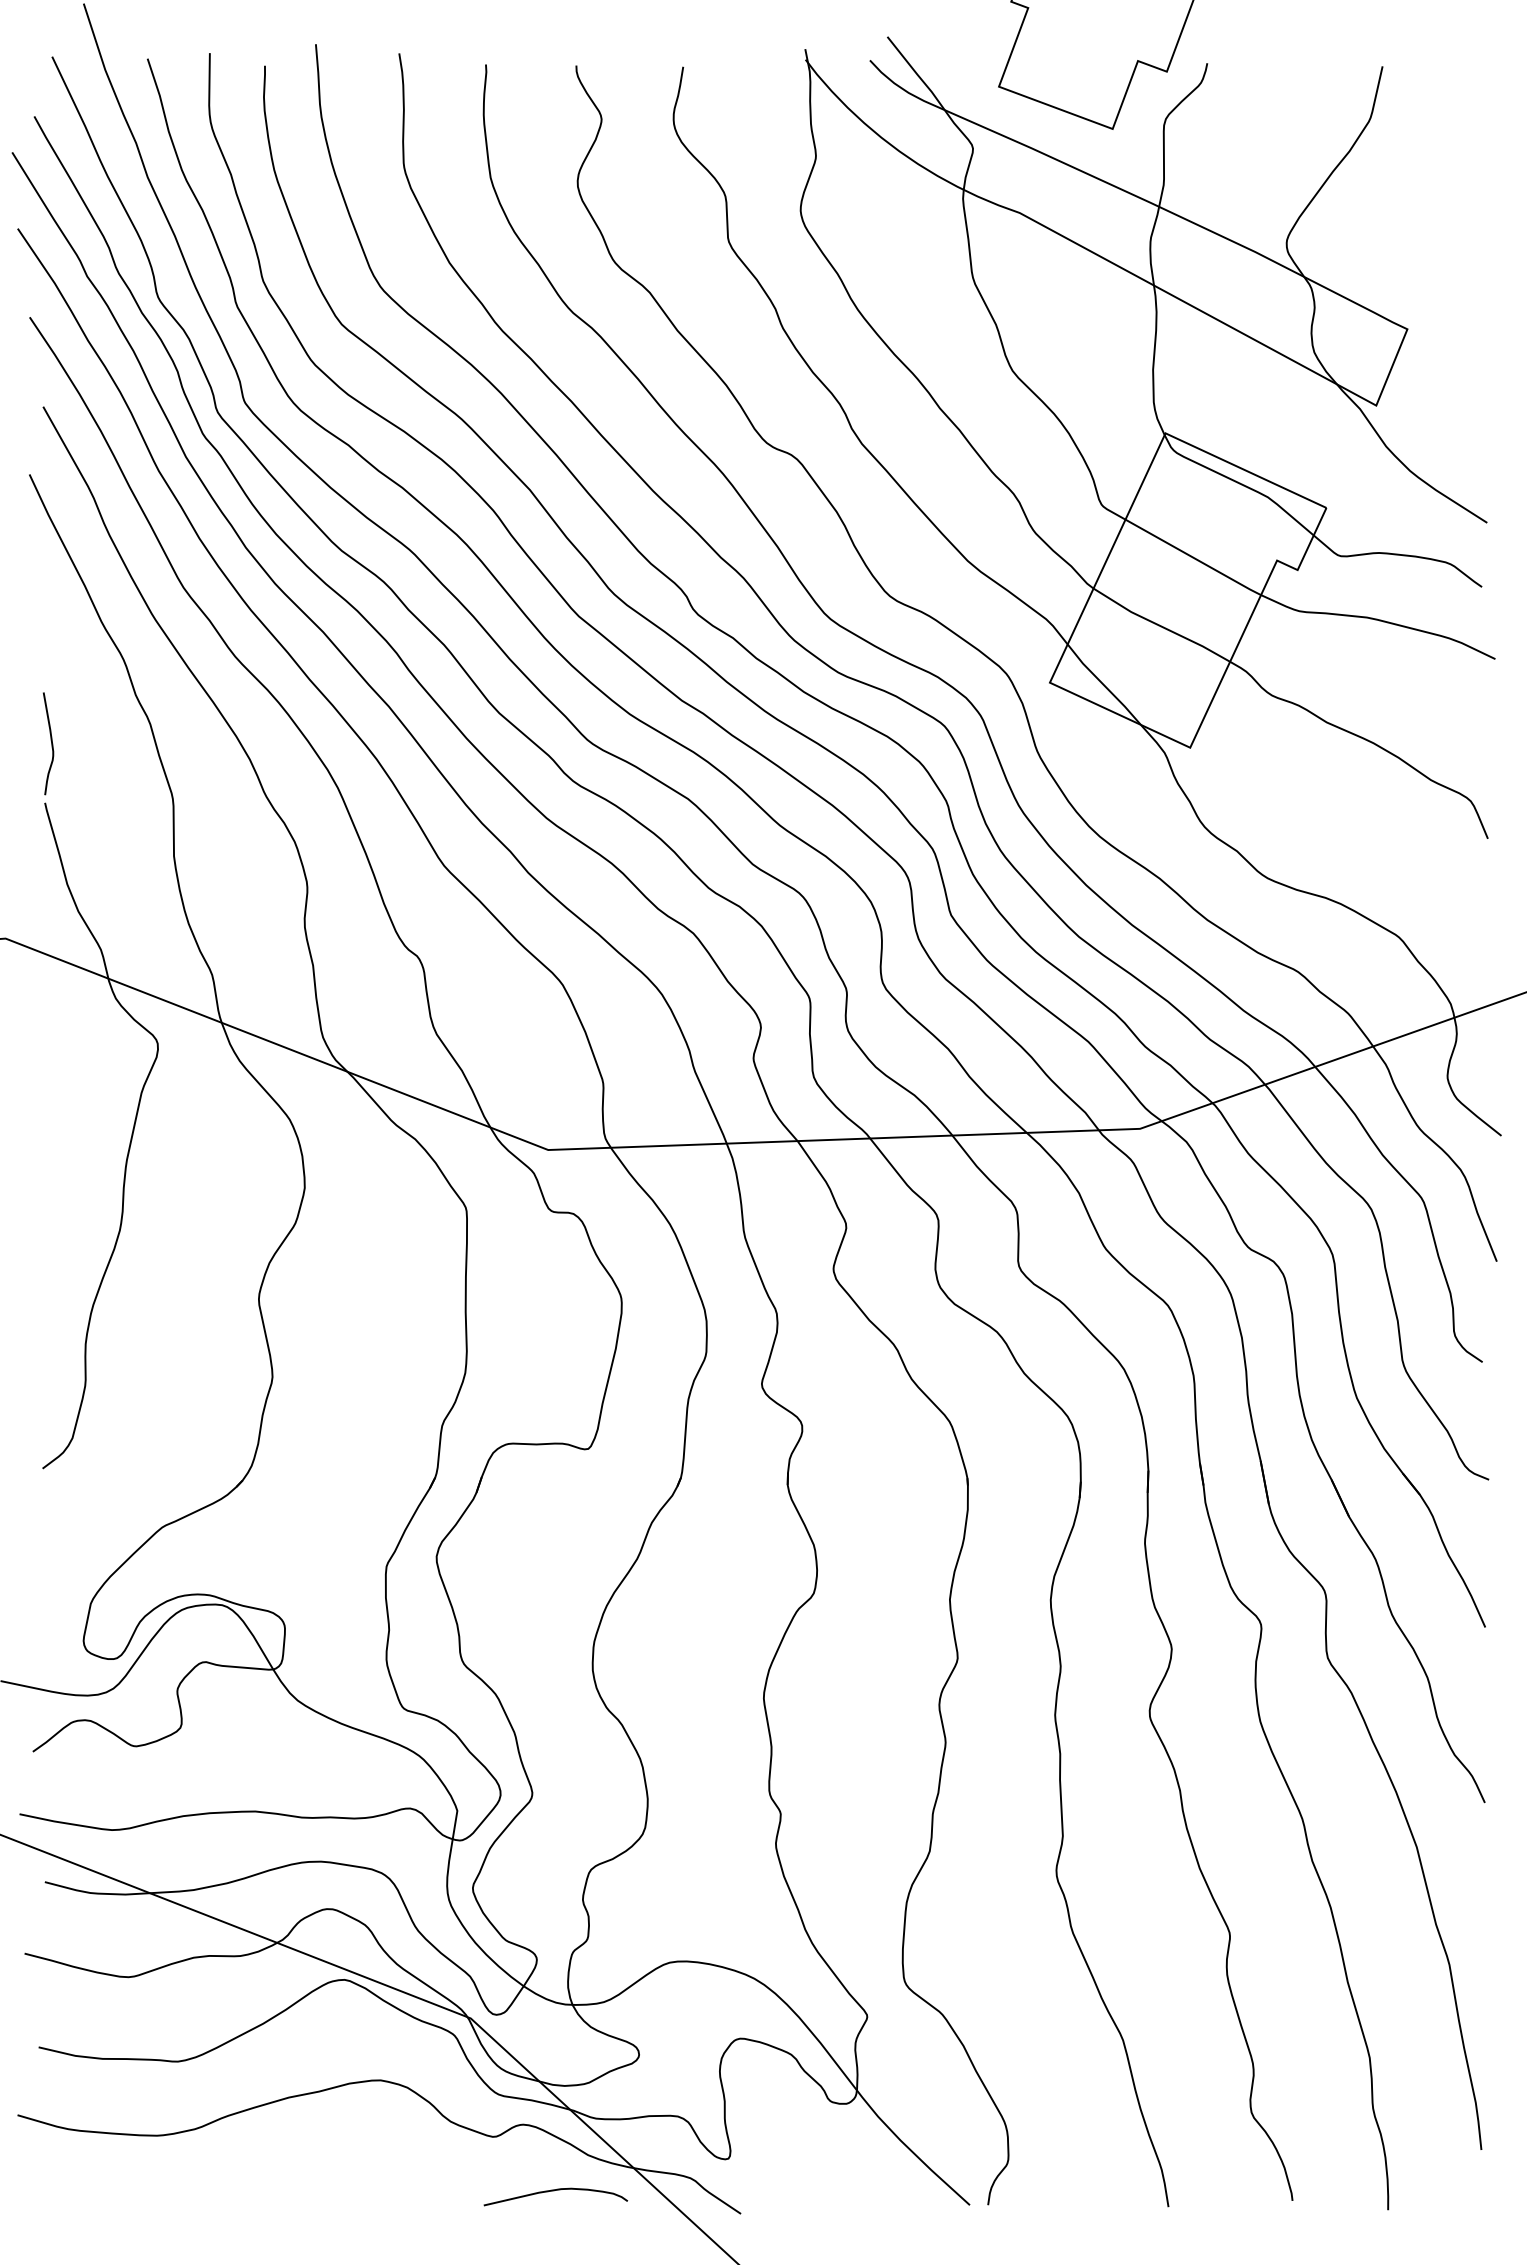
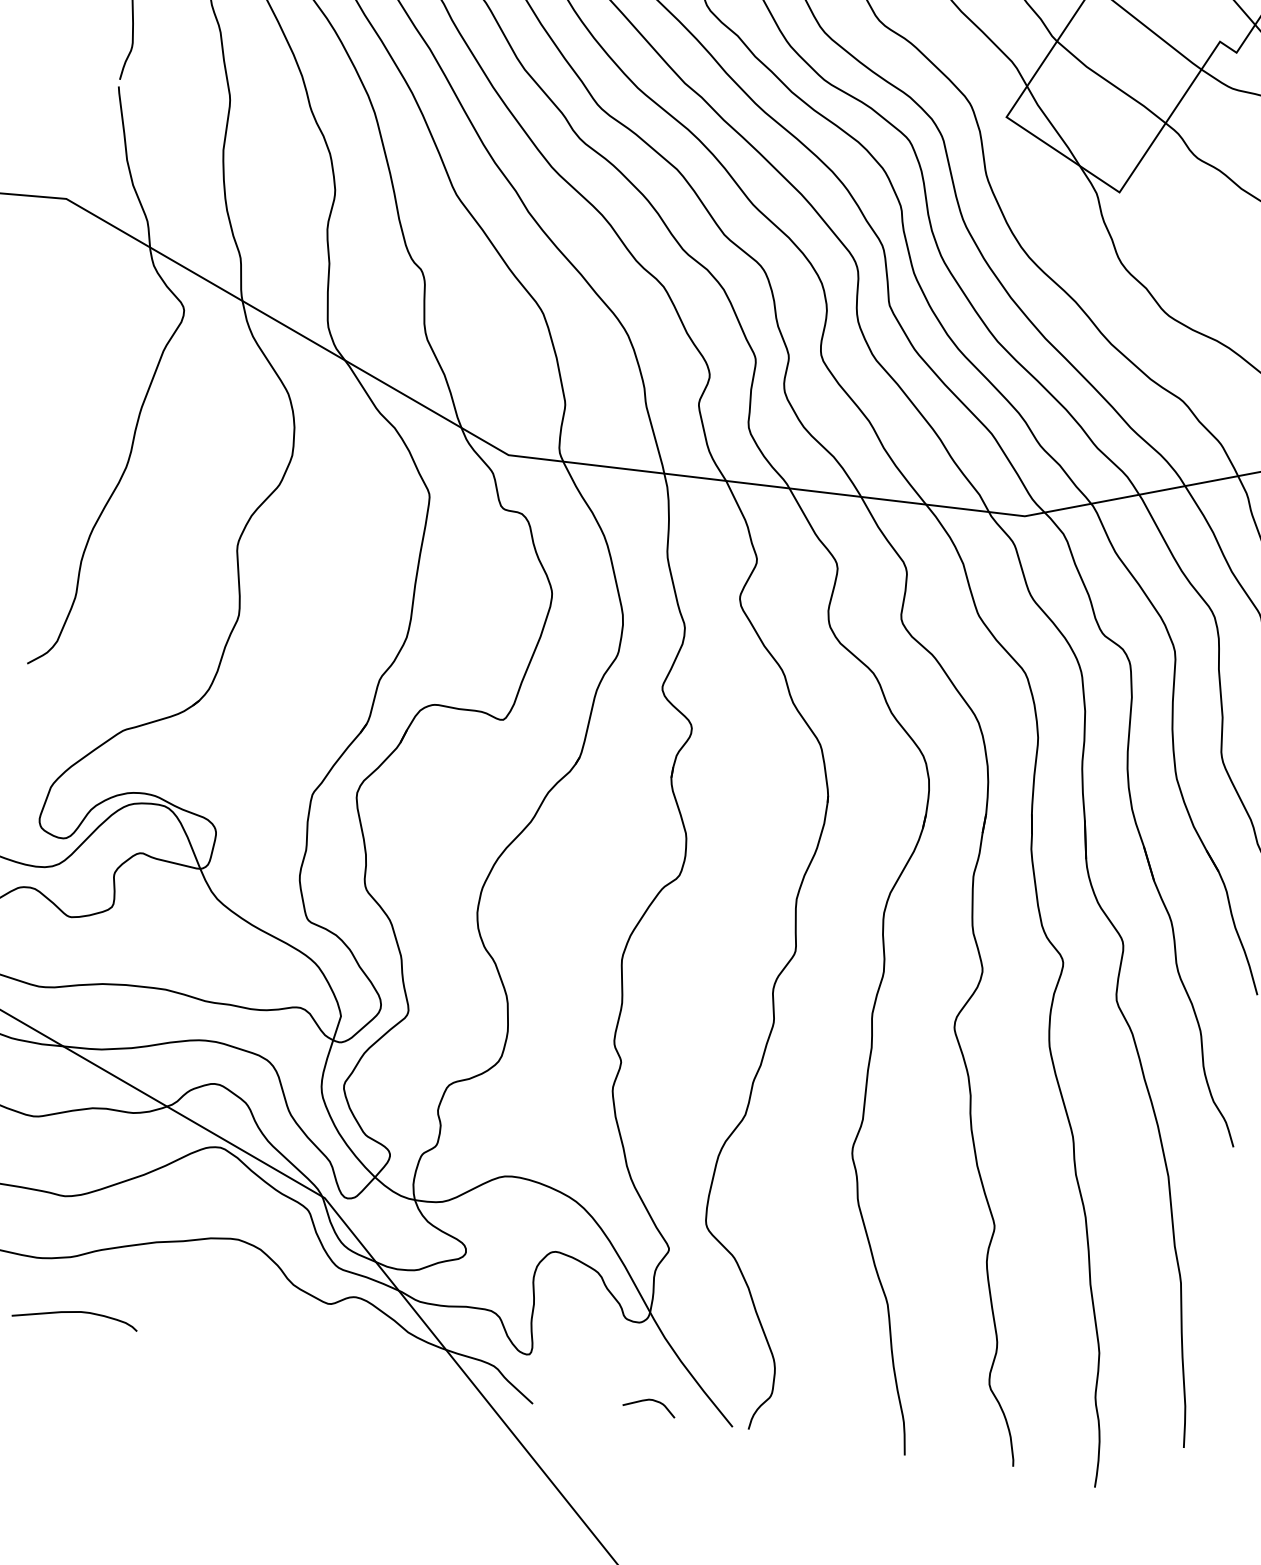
curve: (869, 2190) -> (647, 1400), added
curve: (554, 2191) -> (74, 1313), moved

